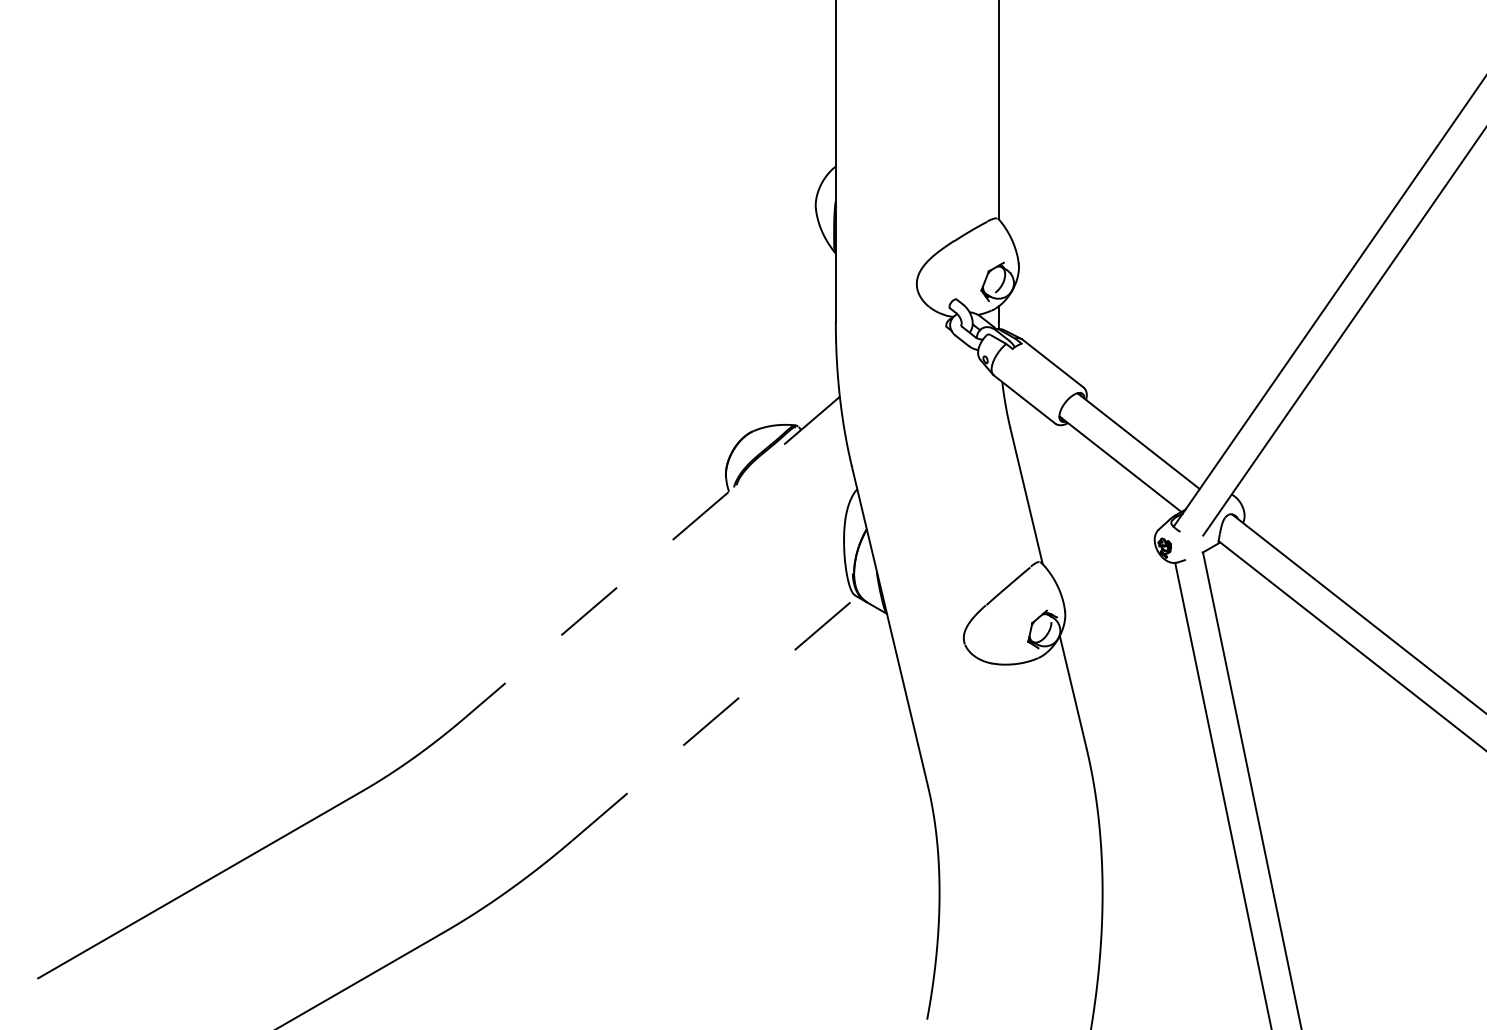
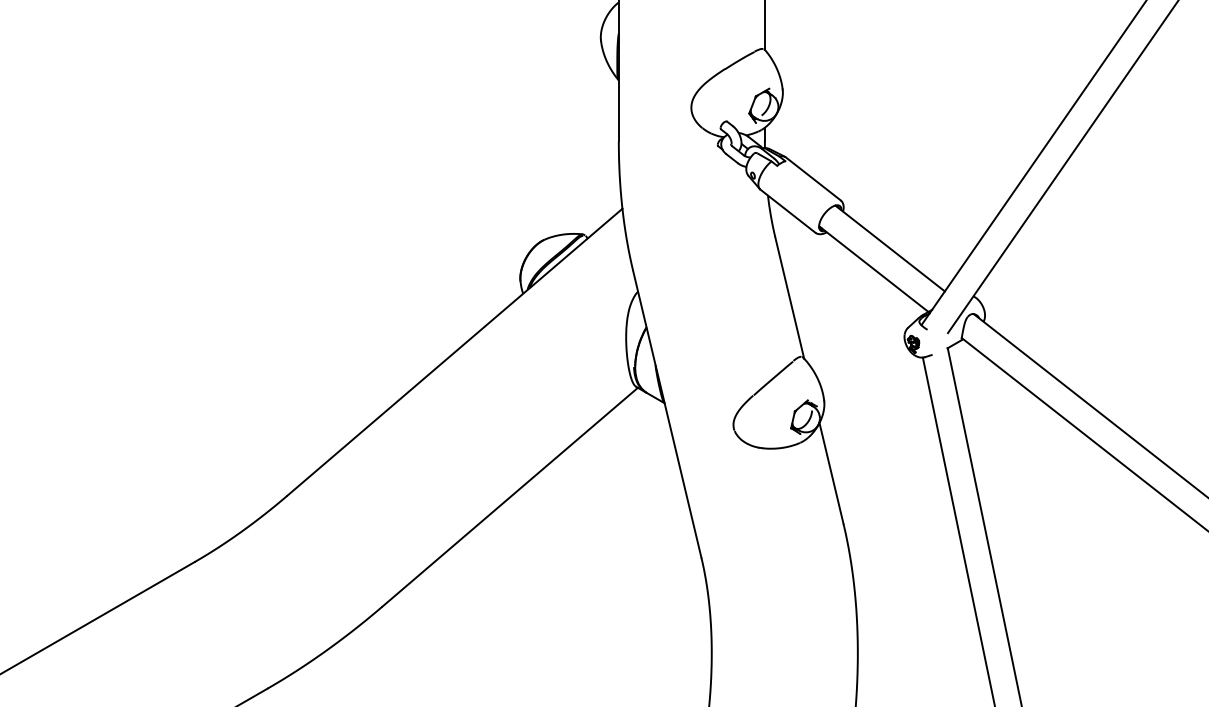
line: (652, 557) -> (454, 352), dashed -> solid
line: (714, 718) -> (510, 496), dashed -> solid

